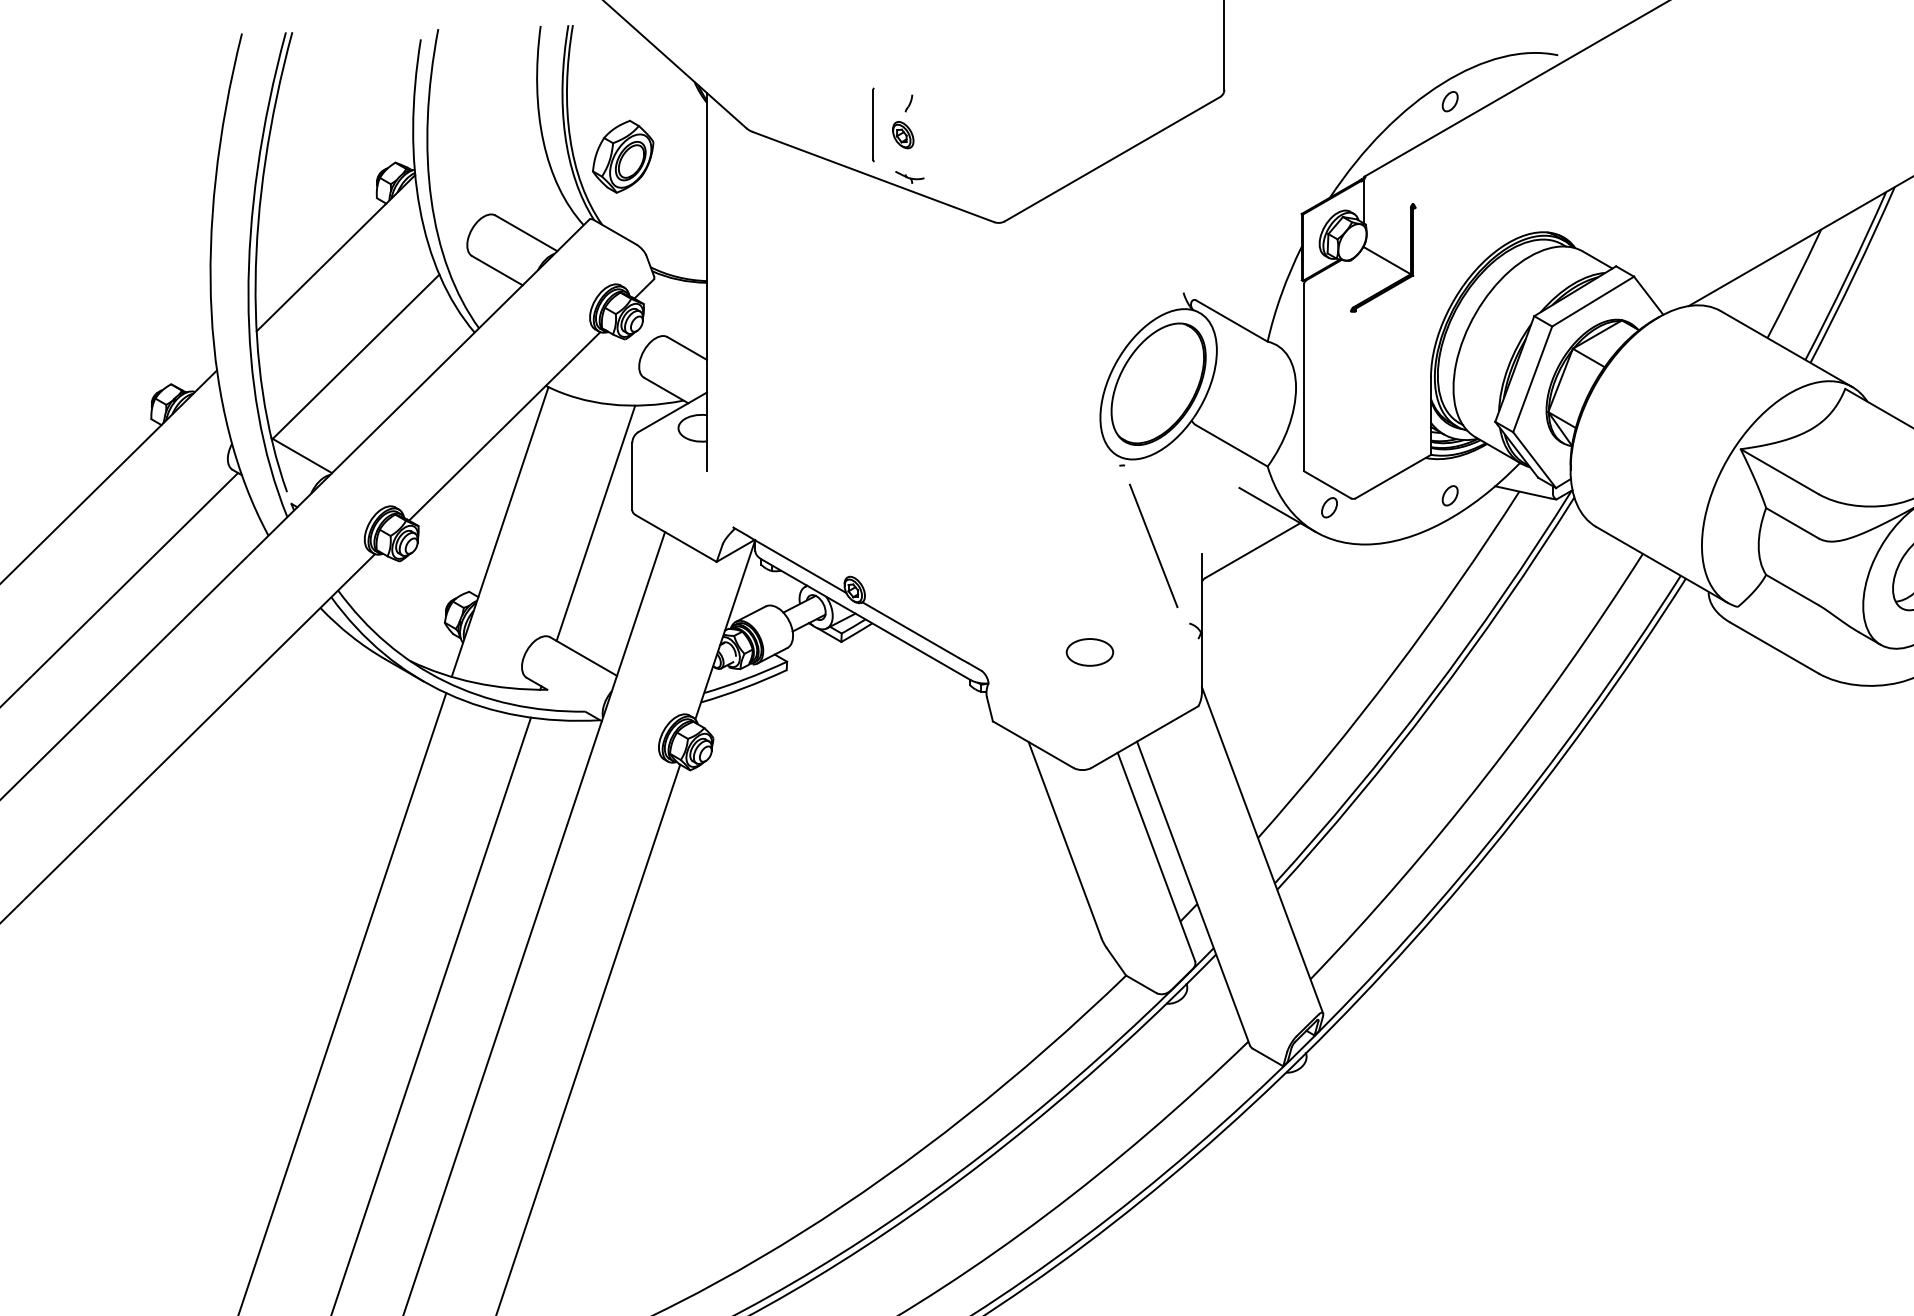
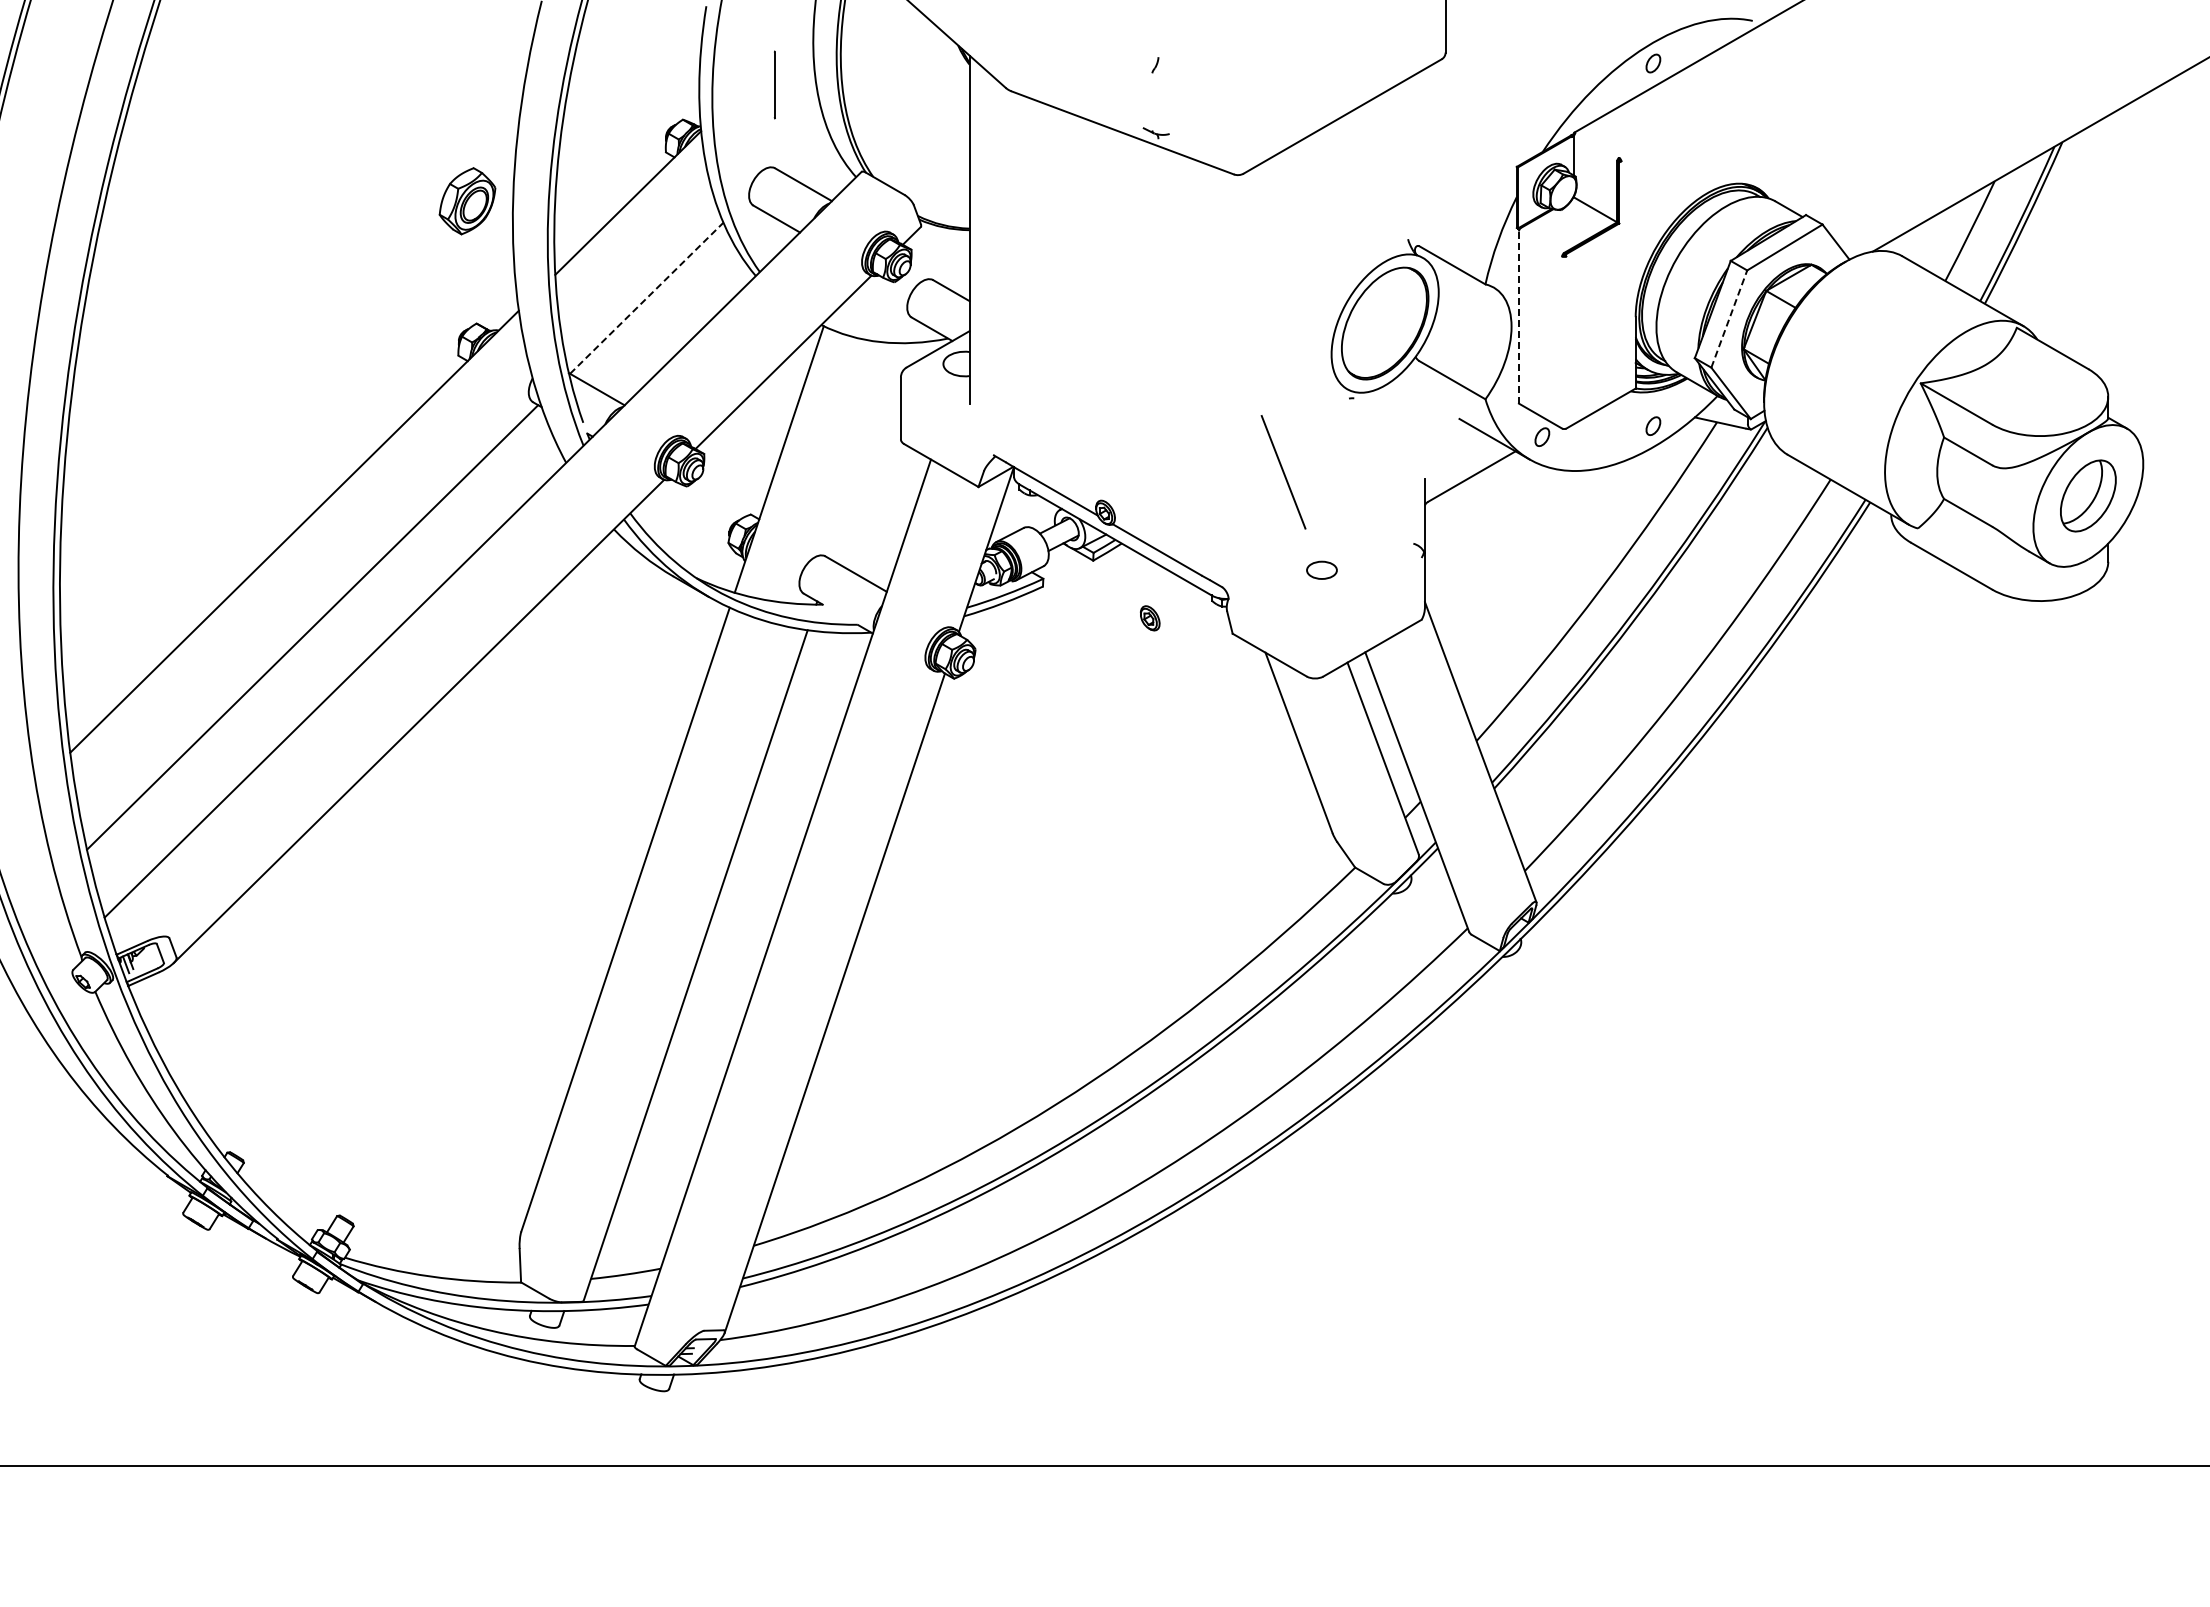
line: (873, 124) -> (774, 84), moved
part: (903, 135) -> (1150, 618), moved
part: (623, 157) -> (467, 201), moved
line: (355, 357) -> (646, 298), solid -> dashed
line: (1303, 377) -> (1518, 317), solid -> dashed
line: (1532, 379) -> (1729, 319), solid -> dashed
line: (596, 523) -> (867, 451), removed
line: (1153, 546) -> (1283, 472), moved
part: (1089, 652) -> (1321, 570), size x0.7

